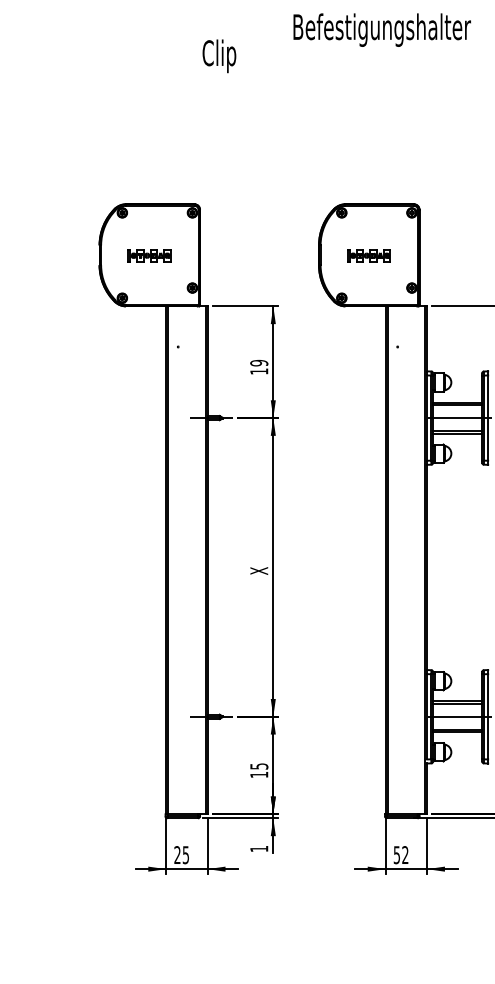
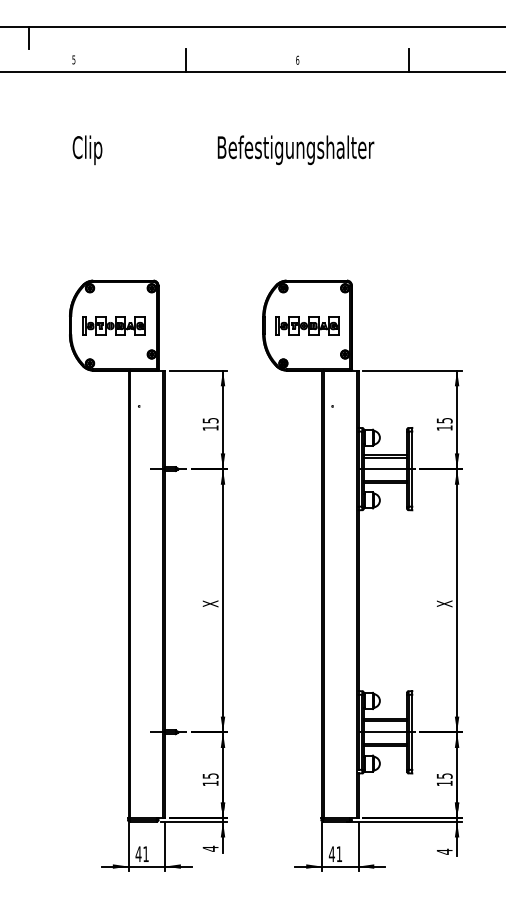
text: (381, 30) -> (295, 150), moved
text: (219, 56) -> (87, 150), moved
part: (149, 255) -> (113, 325), size x1.67
part: (369, 255) -> (307, 325), size x1.67
text: (259, 362) -> (210, 420), 19 -> 15
text: (259, 848) -> (210, 848), 1 -> 4
text: (180, 855) -> (141, 854), 25 -> 41
text: (399, 855) -> (334, 854), 52 -> 41

